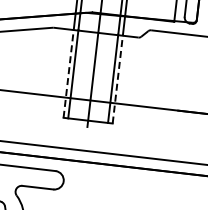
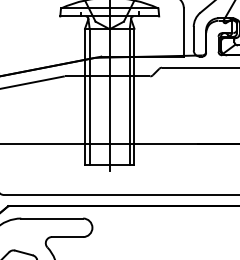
line: (69, 72) -> (85, 119), dashed -> solid
line: (117, 78) -> (134, 119), dashed -> solid

